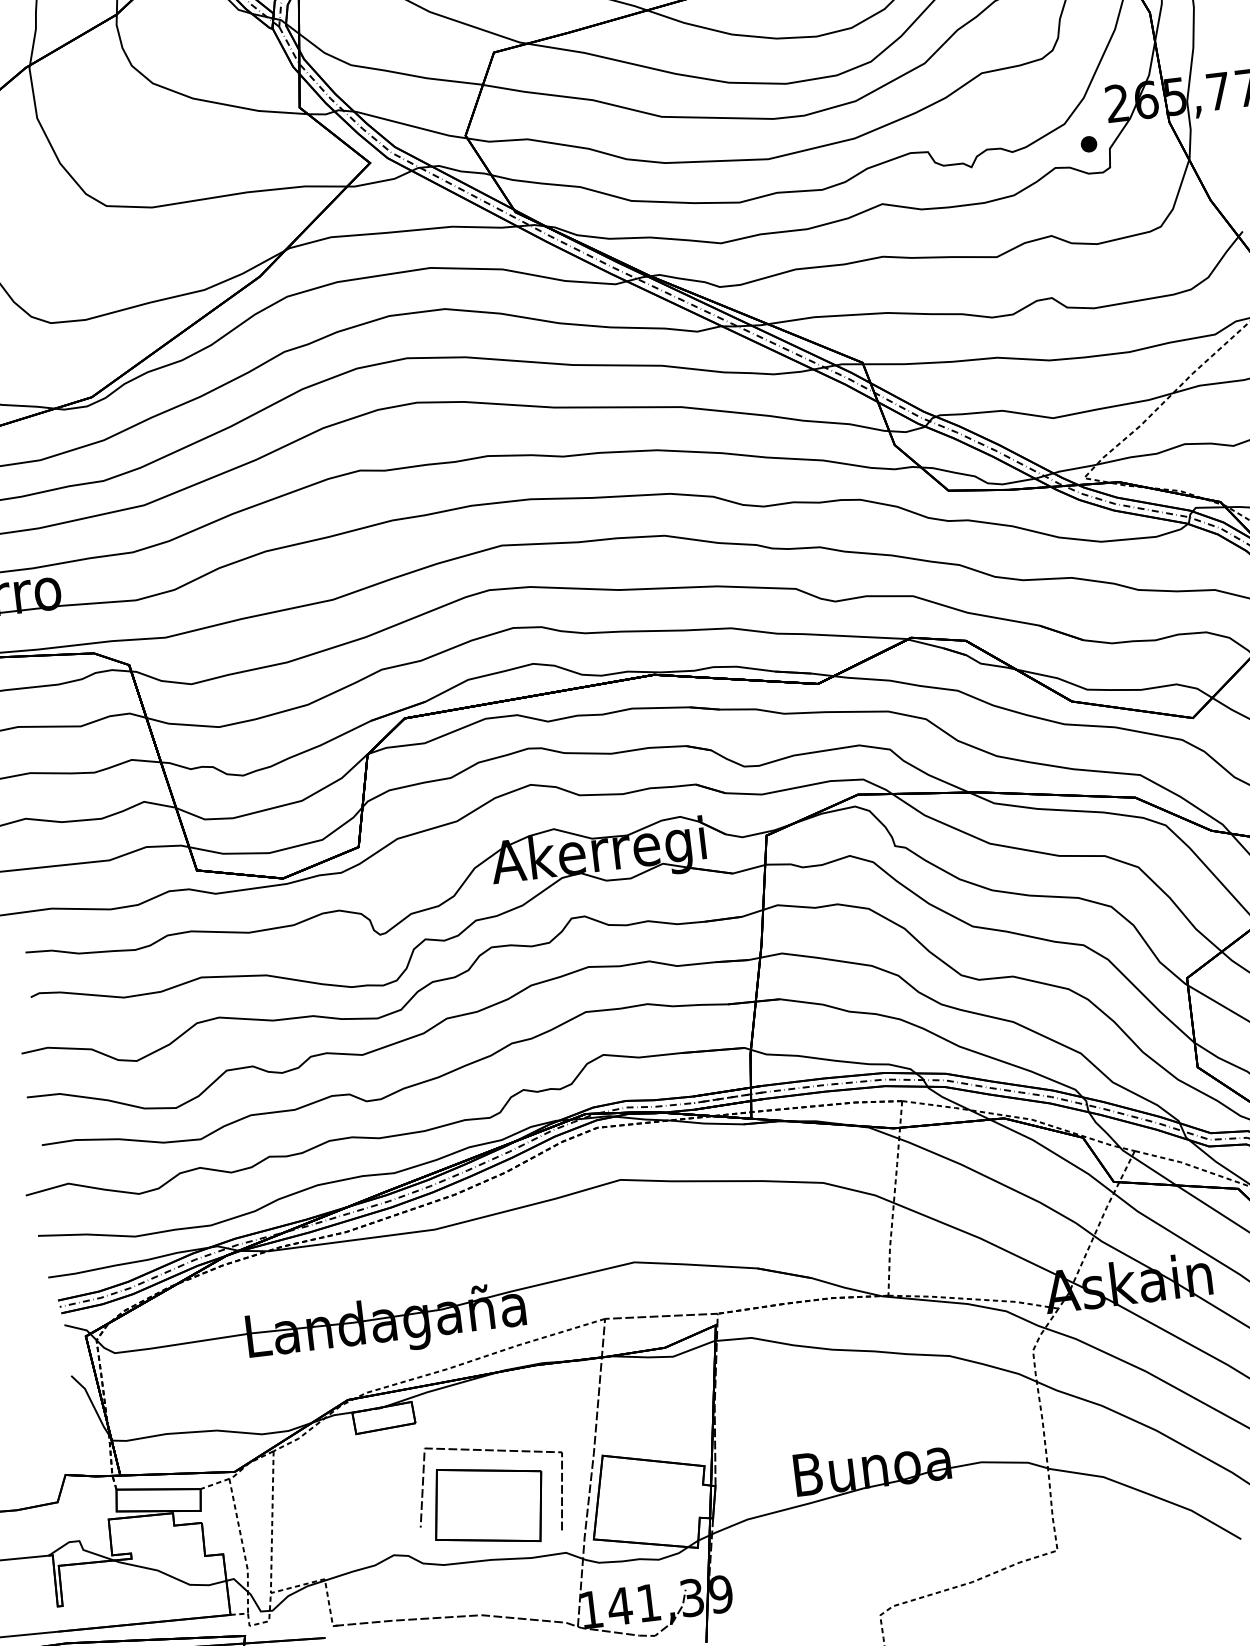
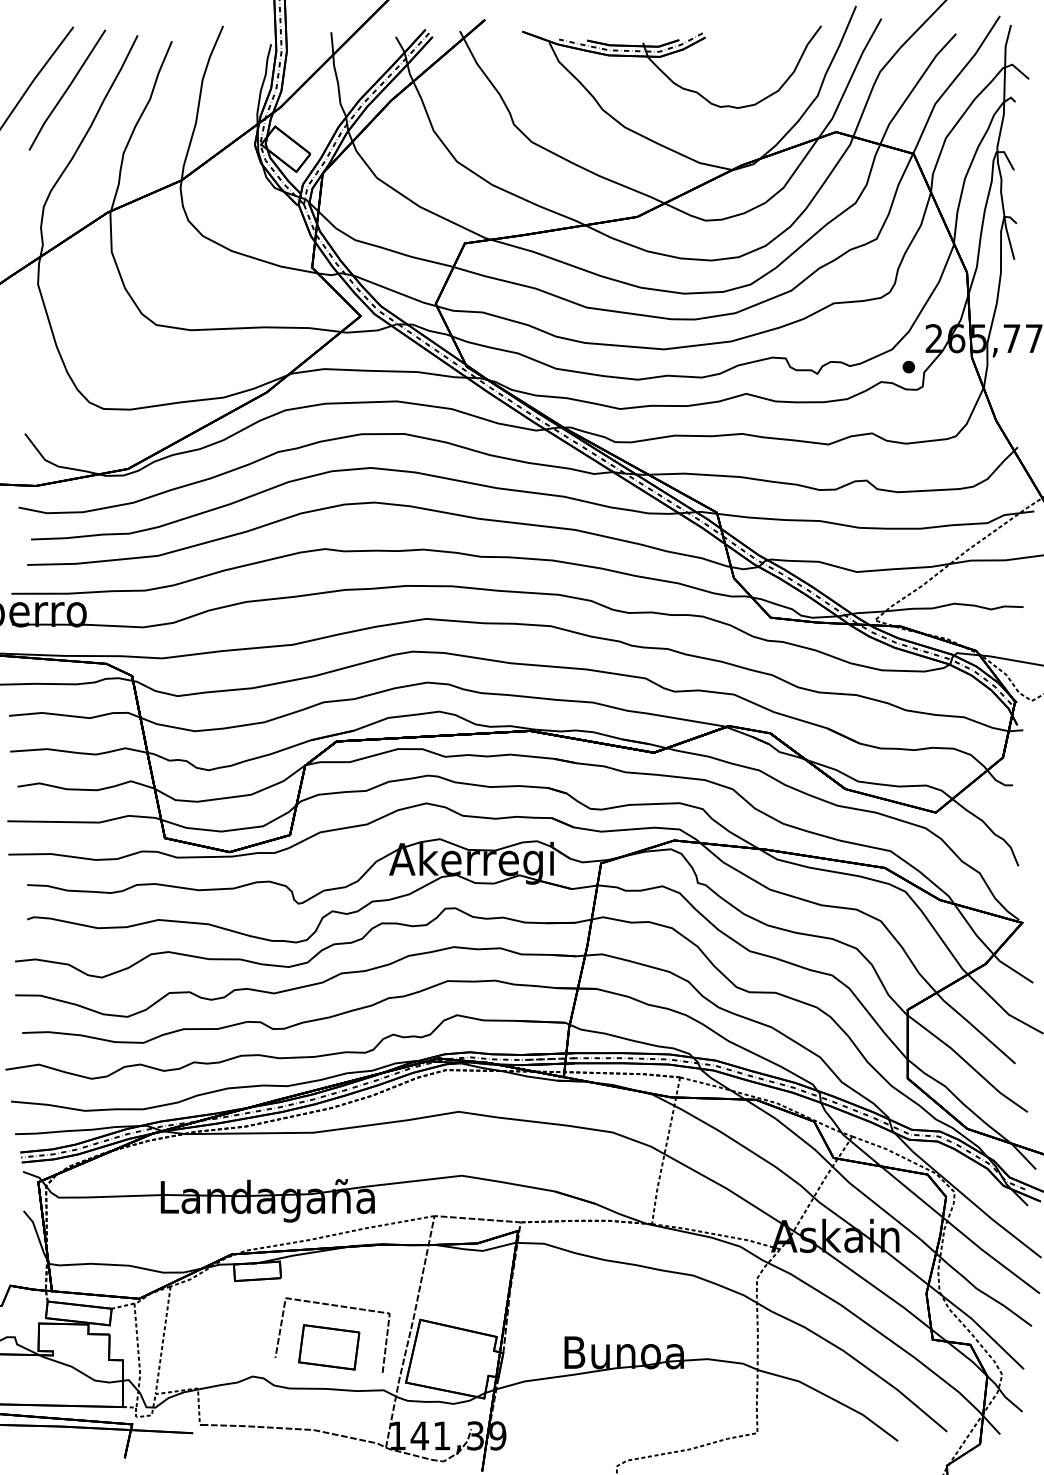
part: (489, 1505) -> (329, 1347), size x0.7

